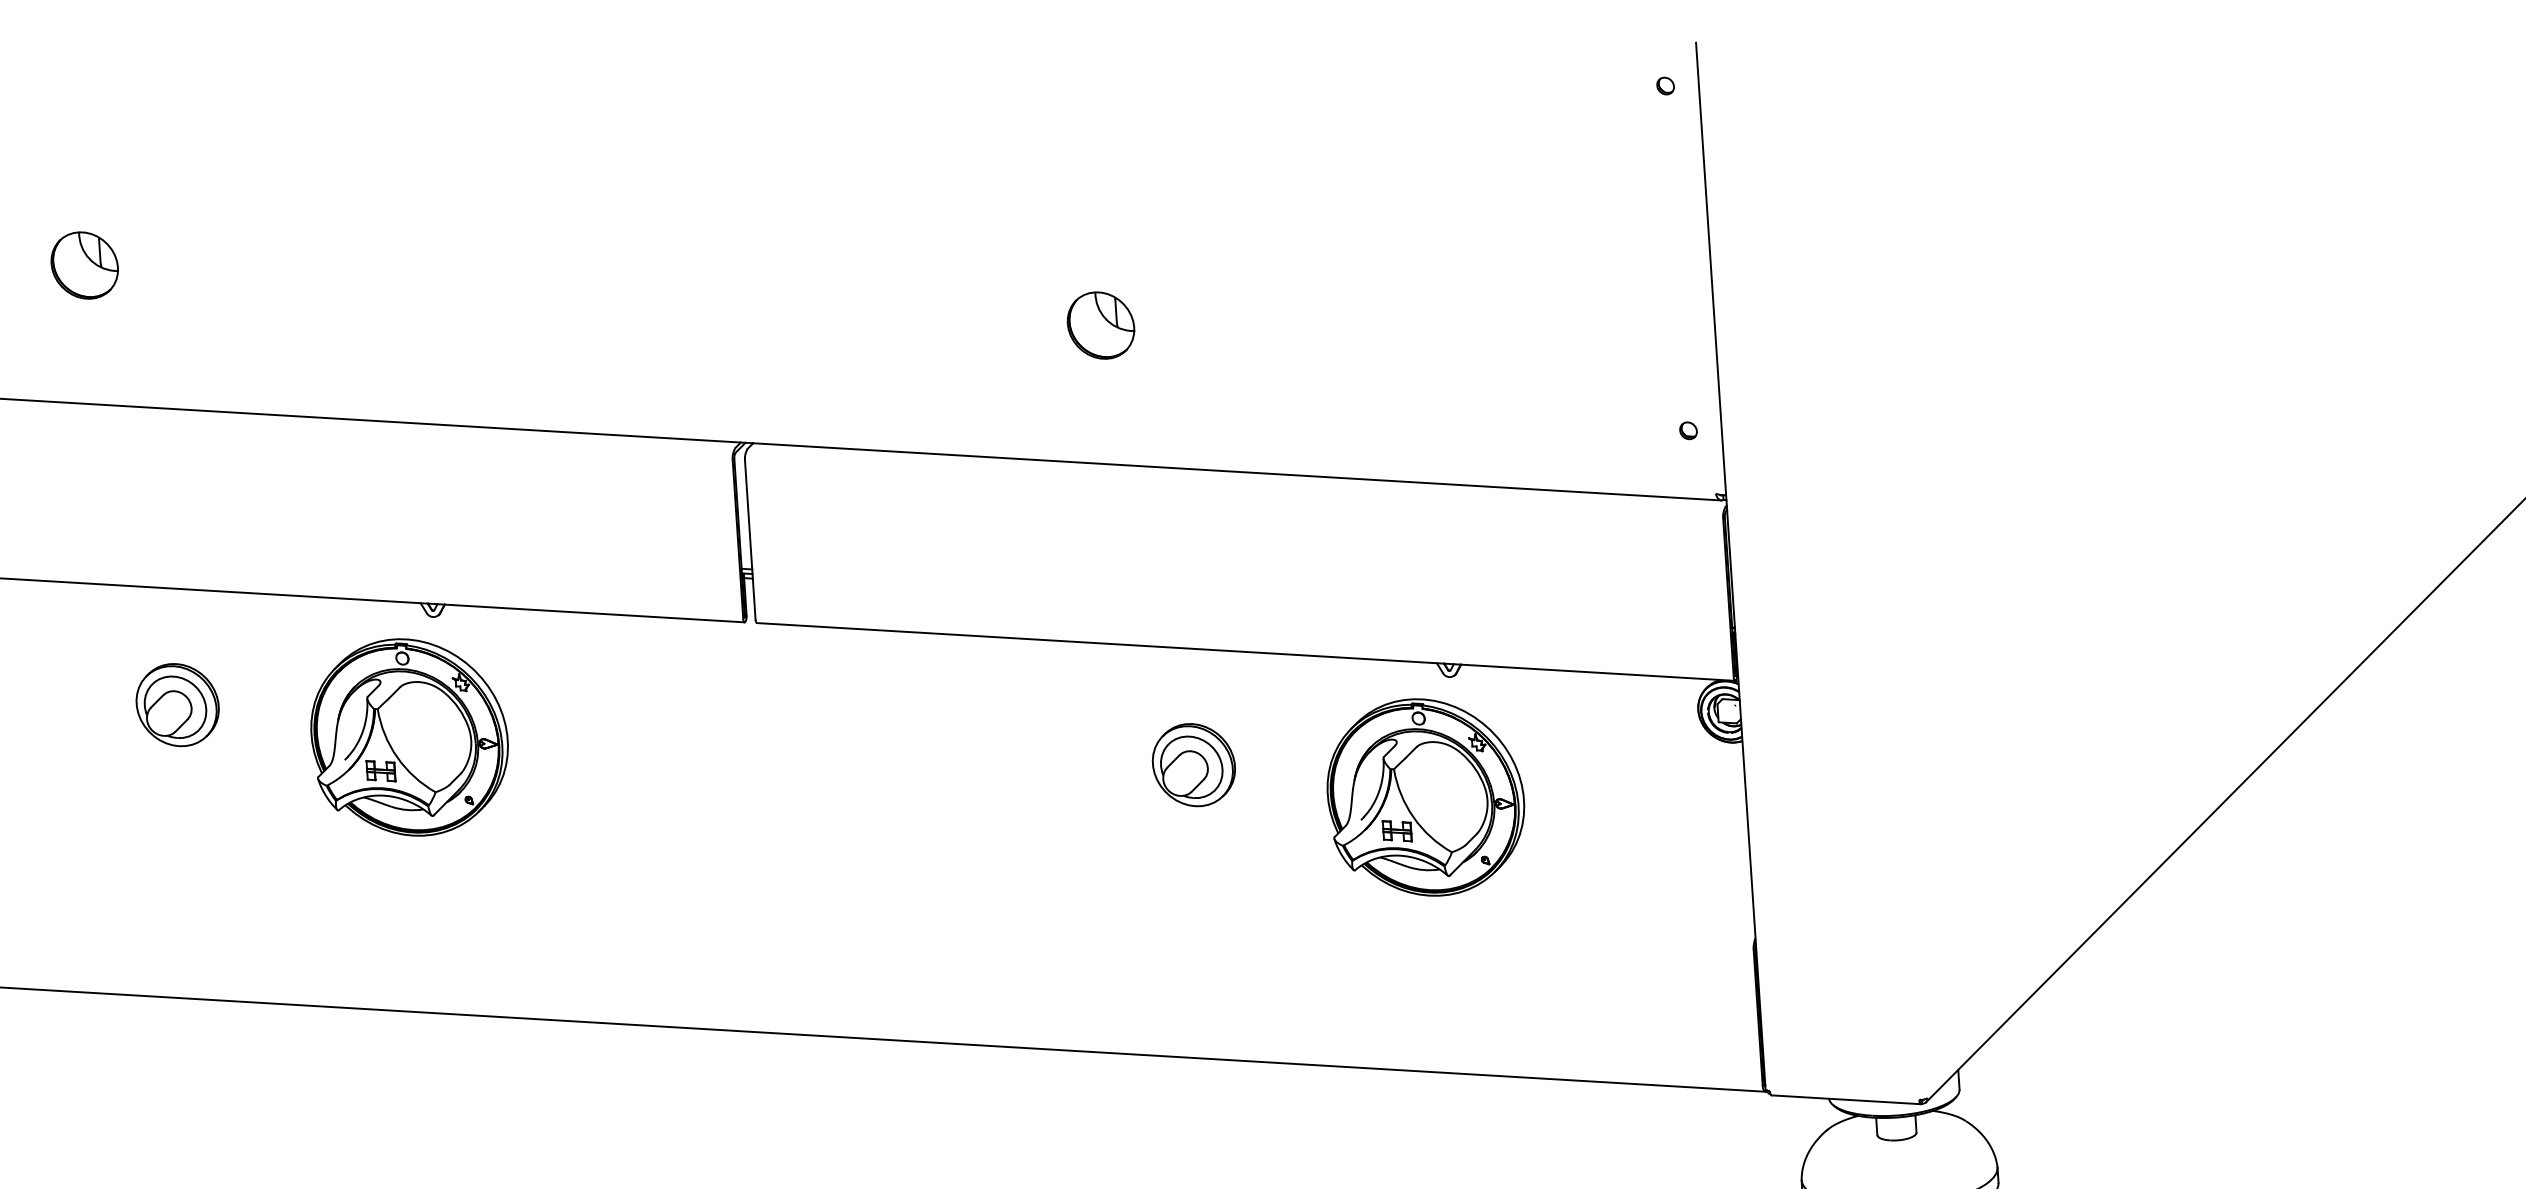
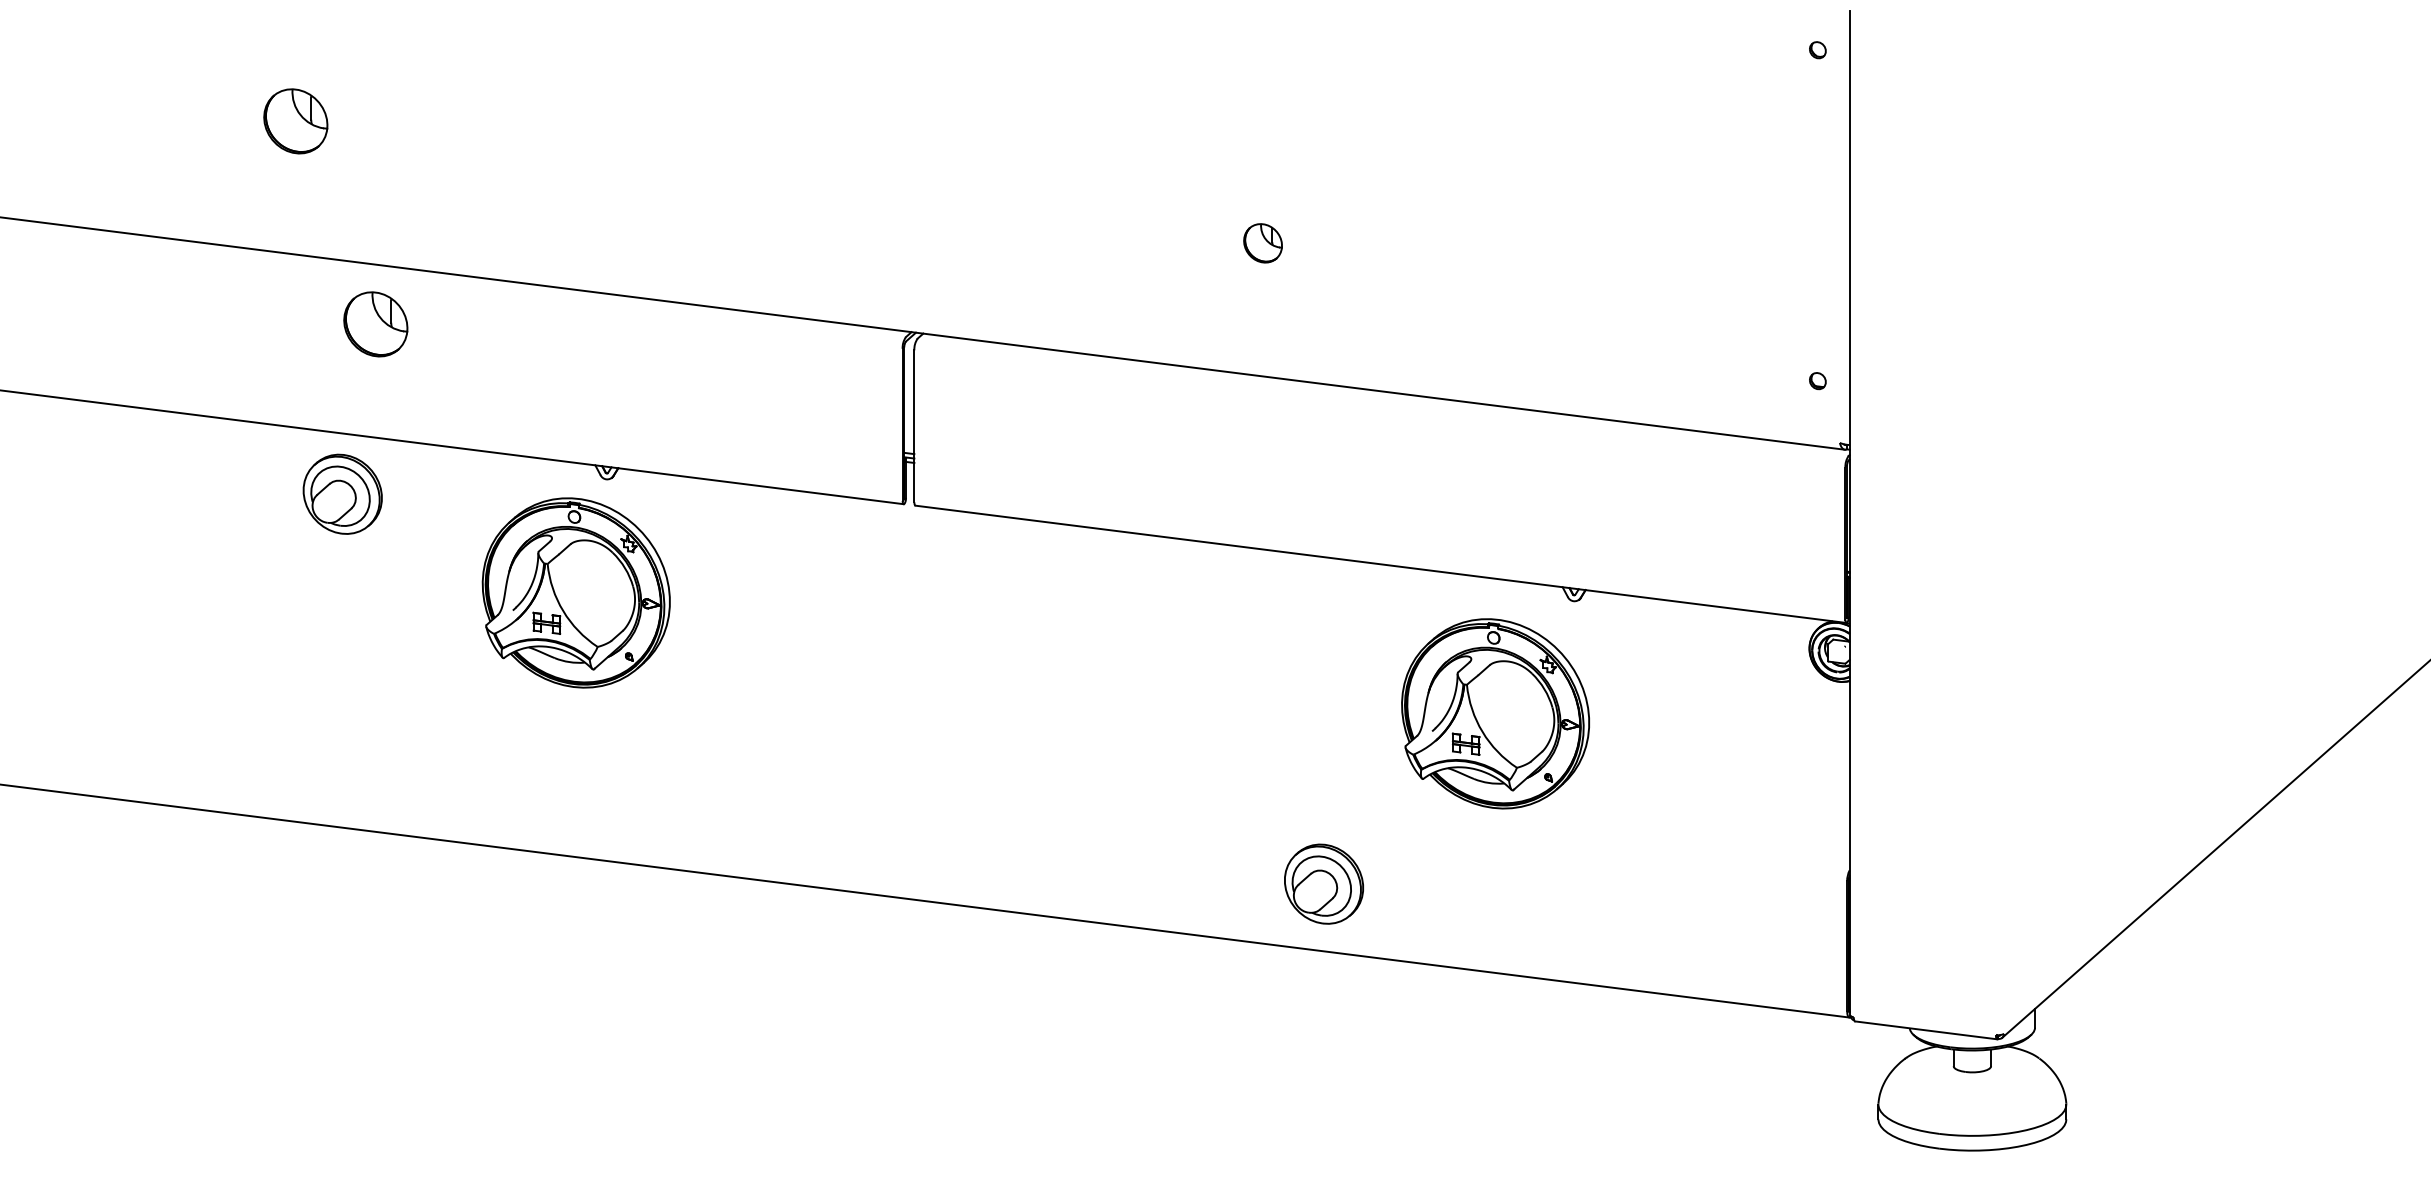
part: (1100, 325) -> (1262, 243), size x0.6
part: (181, 471) -> (375, 324), added
part: (177, 704) -> (342, 493), moved
part: (1193, 764) -> (1323, 883), moved
part: (1425, 797) -> (1495, 713), moved

